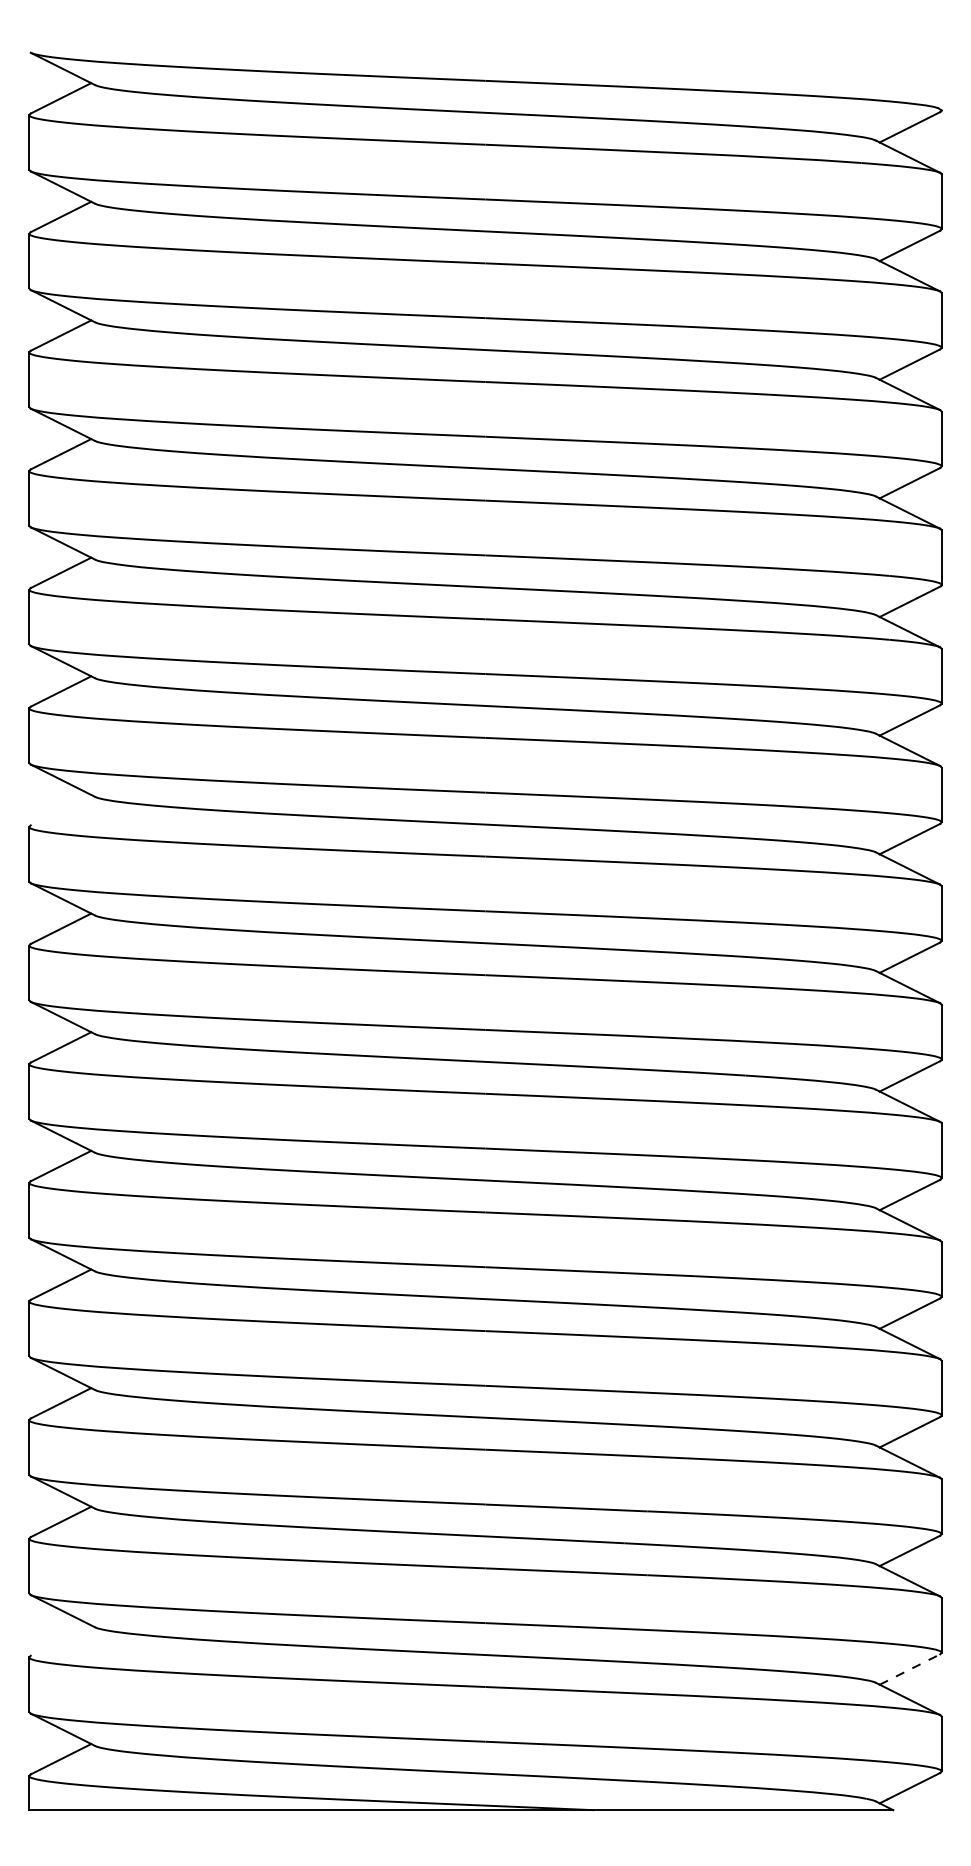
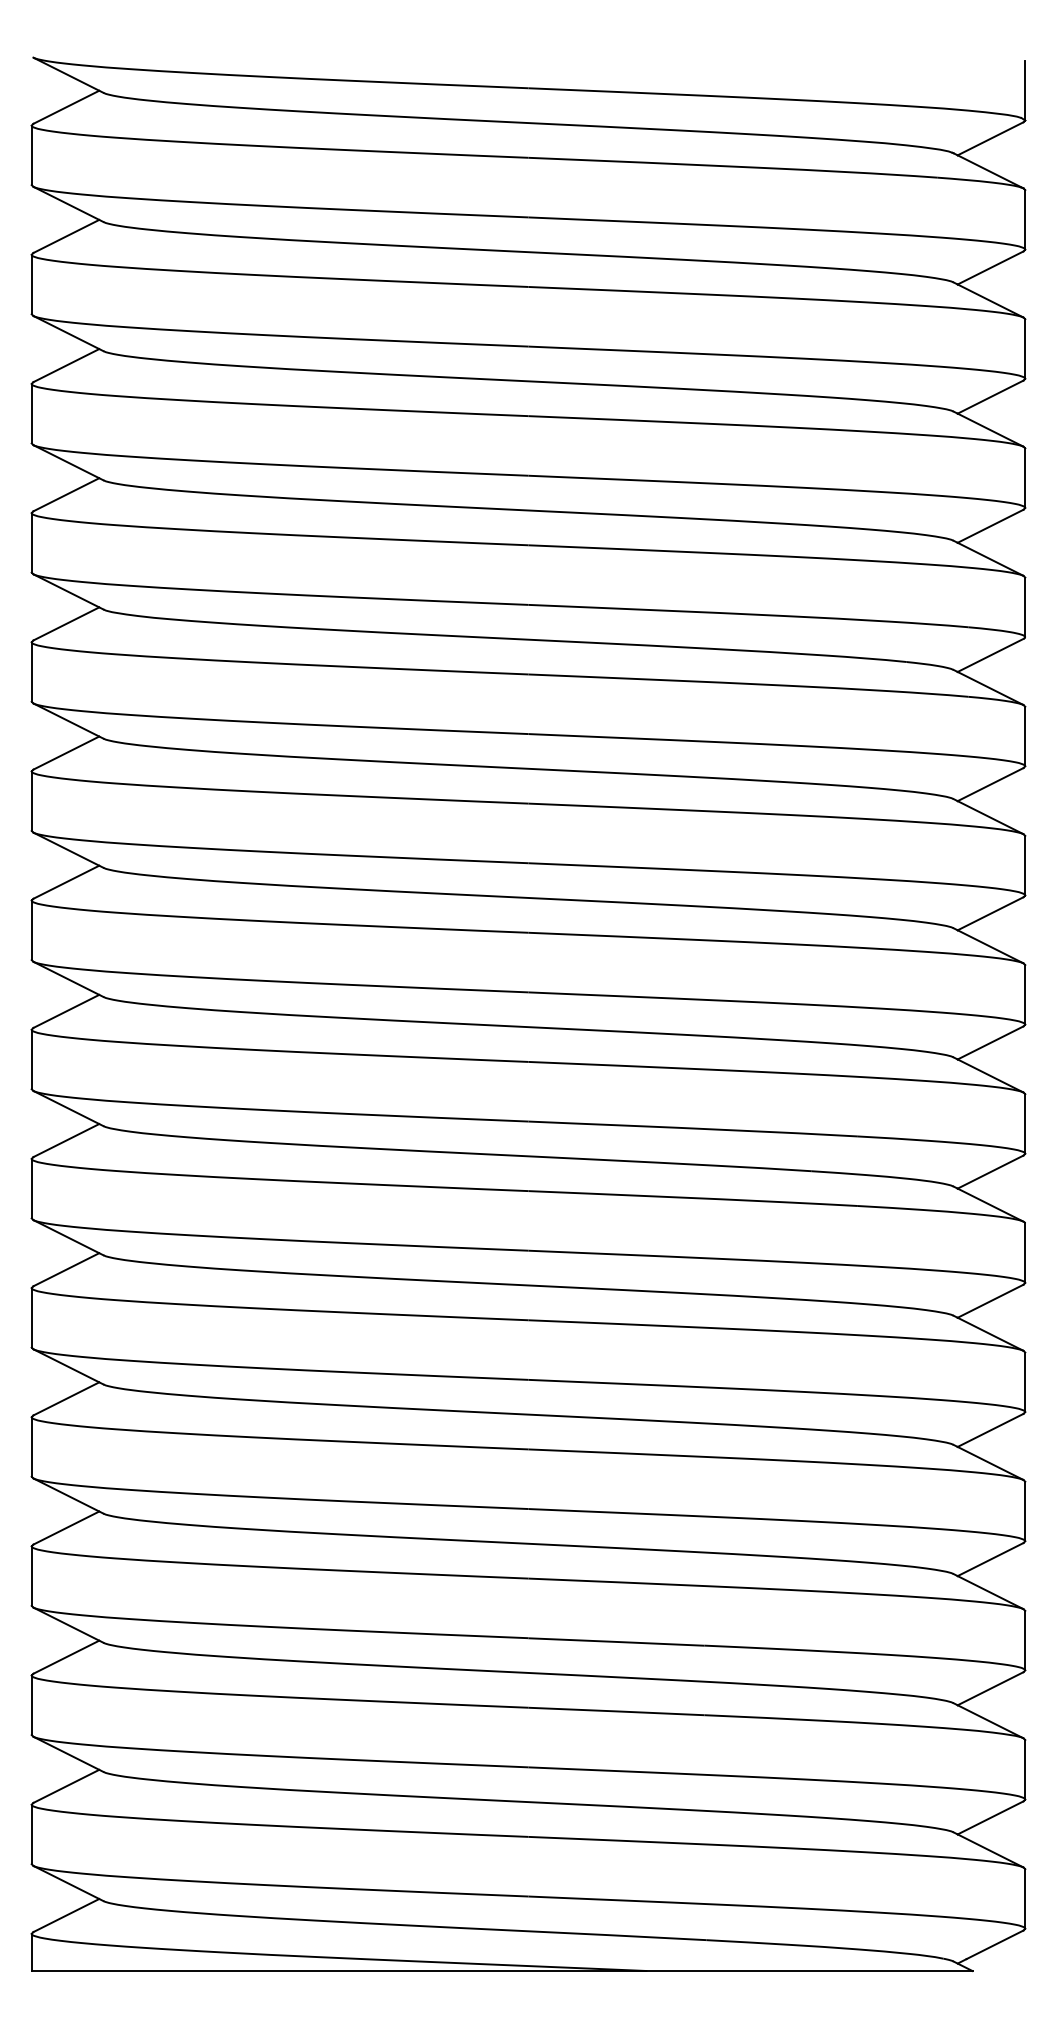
line: (941, 82) -> (1025, 90), added
line: (61, 809) -> (66, 881), added
line: (61, 1639) -> (66, 1785), added
line: (909, 1669) -> (990, 1817), dashed -> solid

